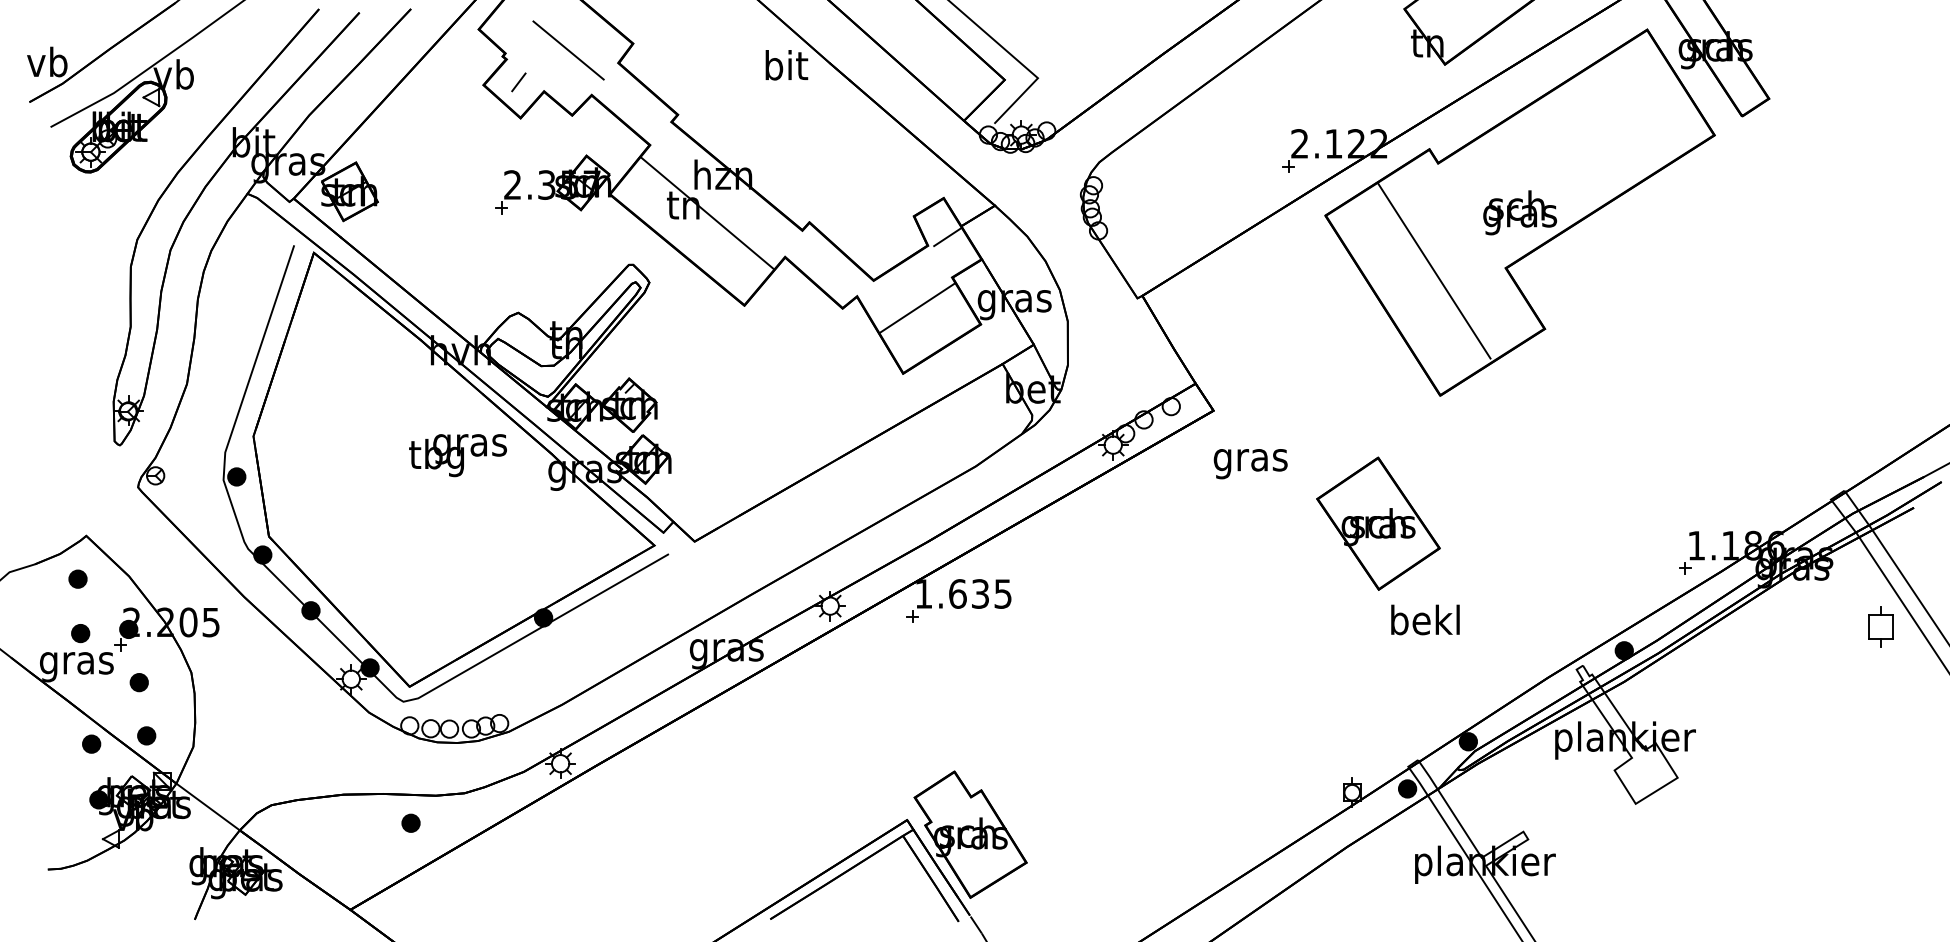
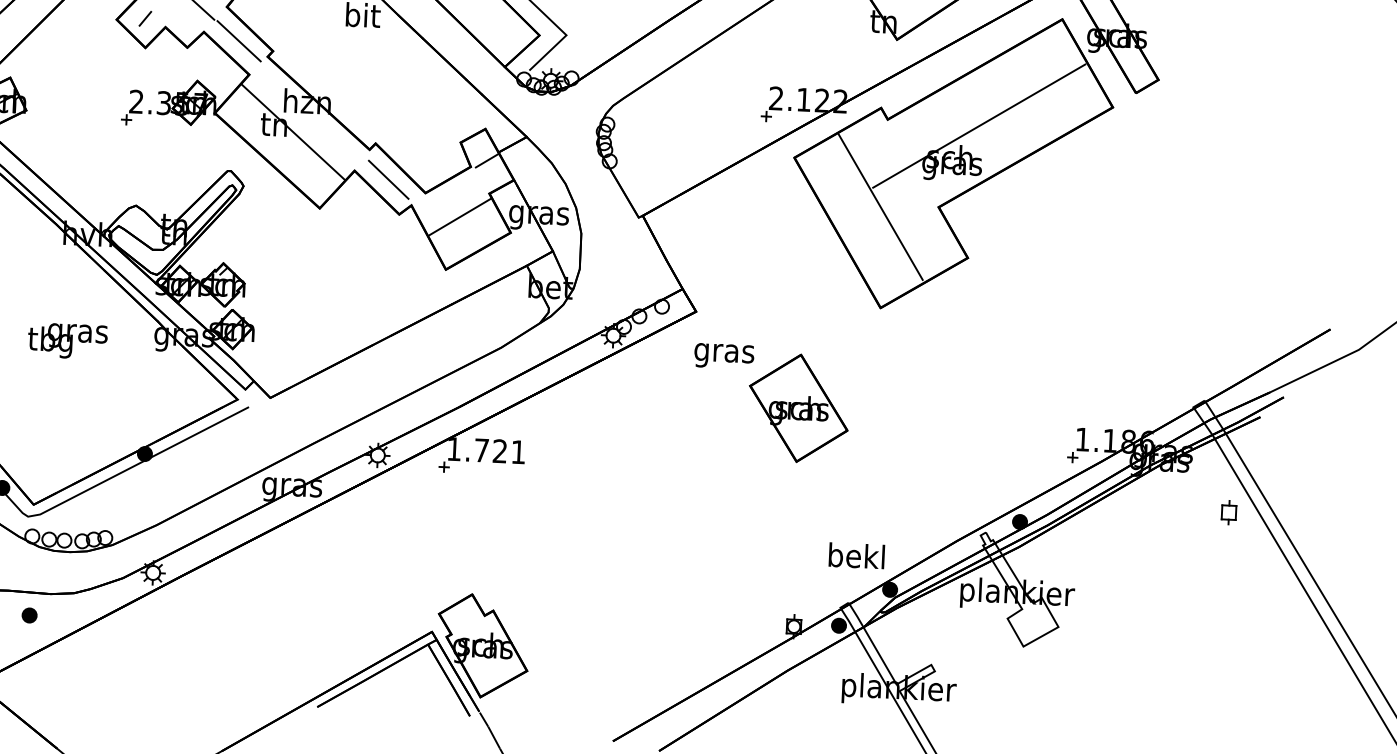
line: (635, 104) -> (239, 41), added
line: (1551, 165) -> (979, 125), added
line: (827, 266) -> (388, 179), added
text: (457, 455) -> (67, 341), moved
part: (1378, 523) -> (798, 408), moved
text: (980, 593) -> (500, 450), 1.635 -> 1.721
text: (1425, 619) -> (856, 555), moved
part: (1880, 627) -> (1228, 512), size x0.71

